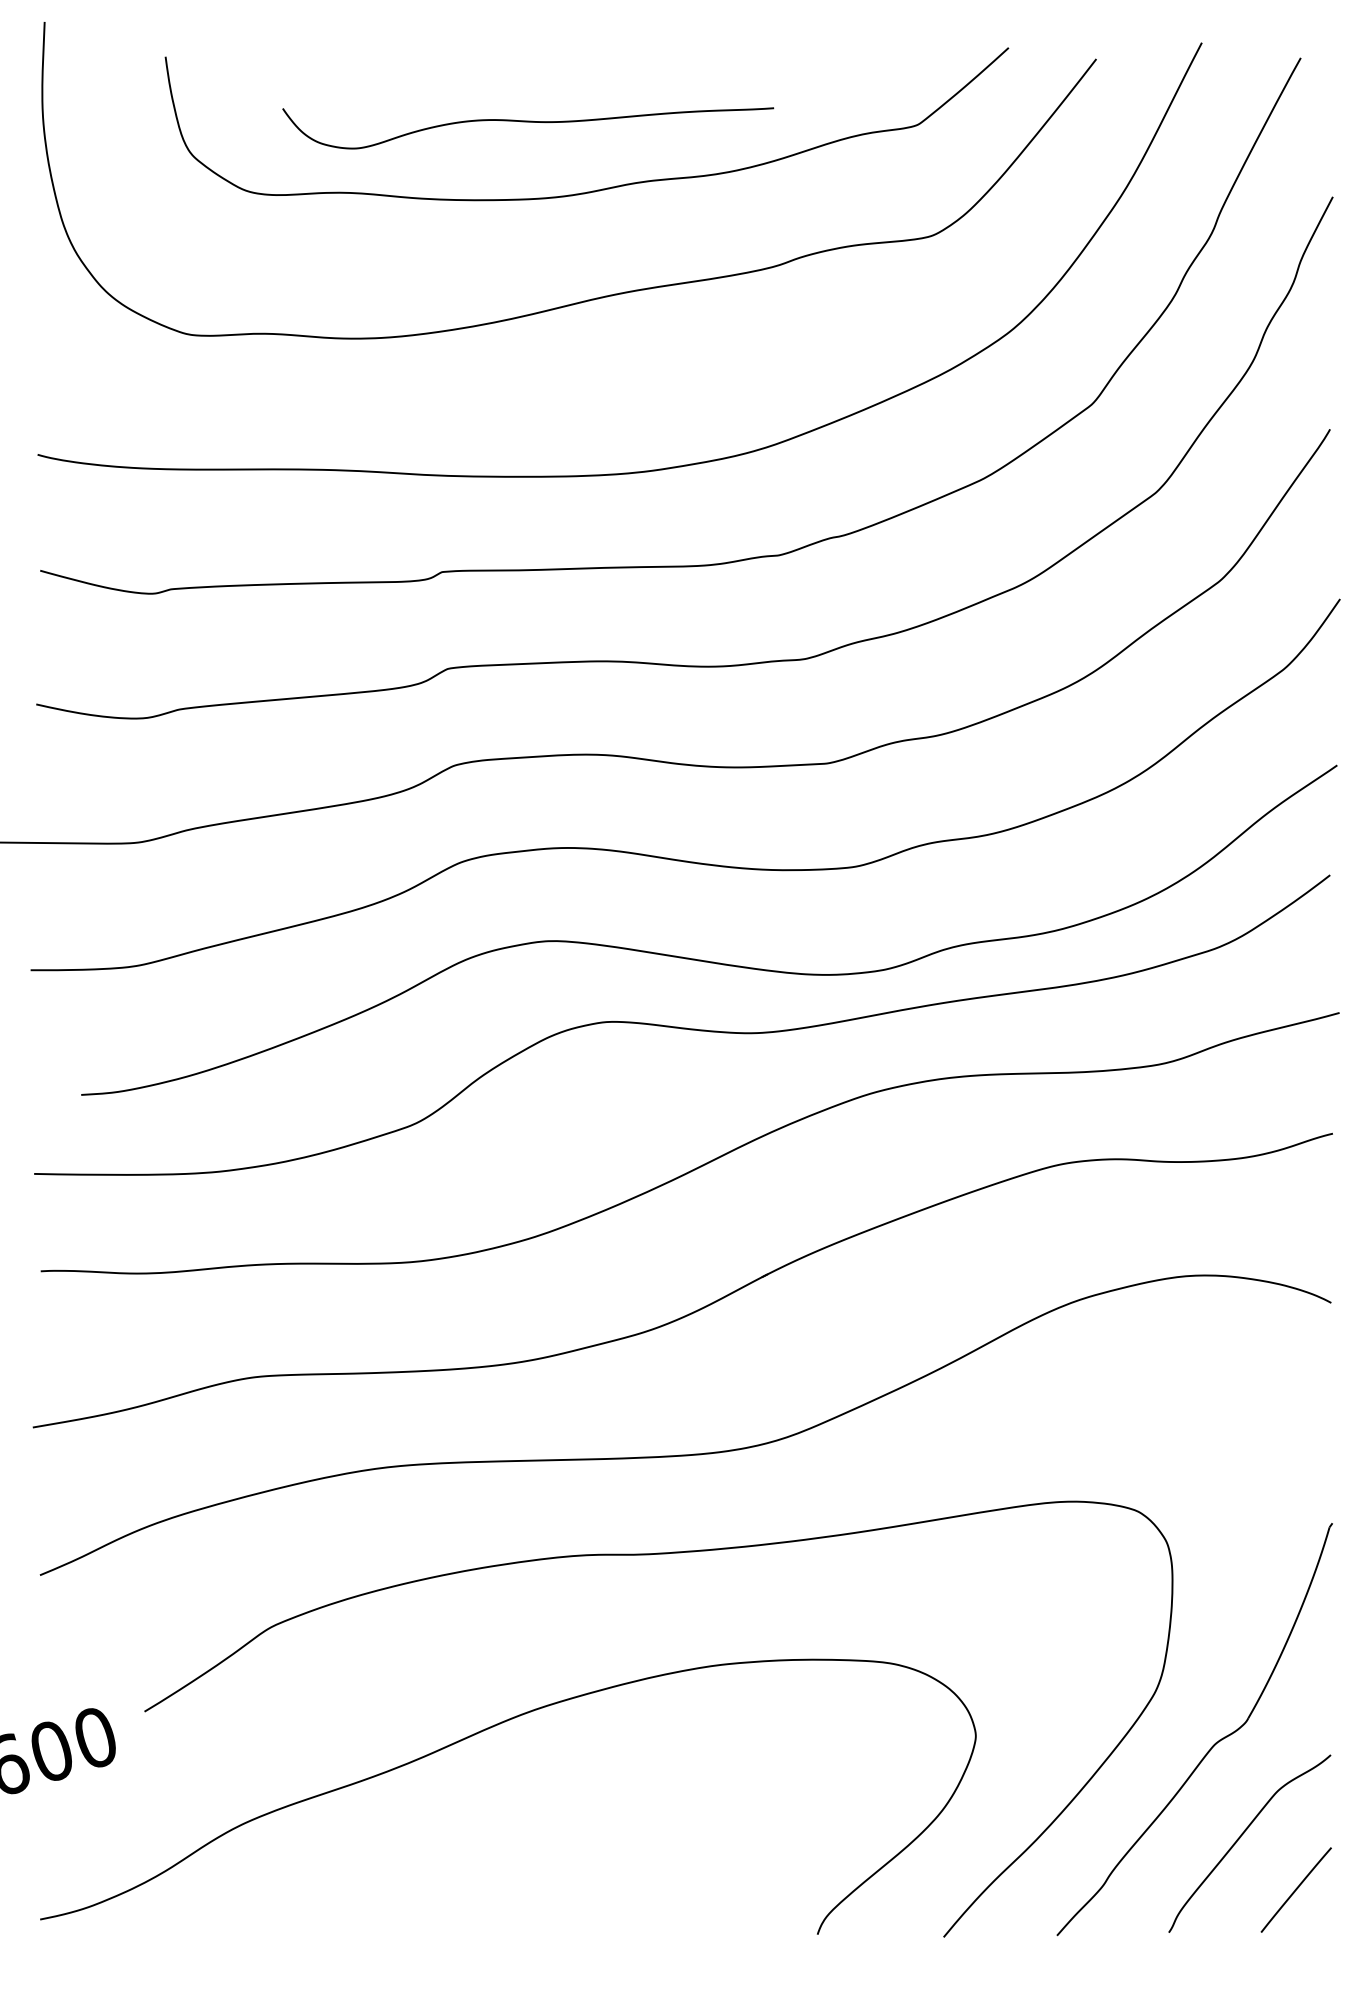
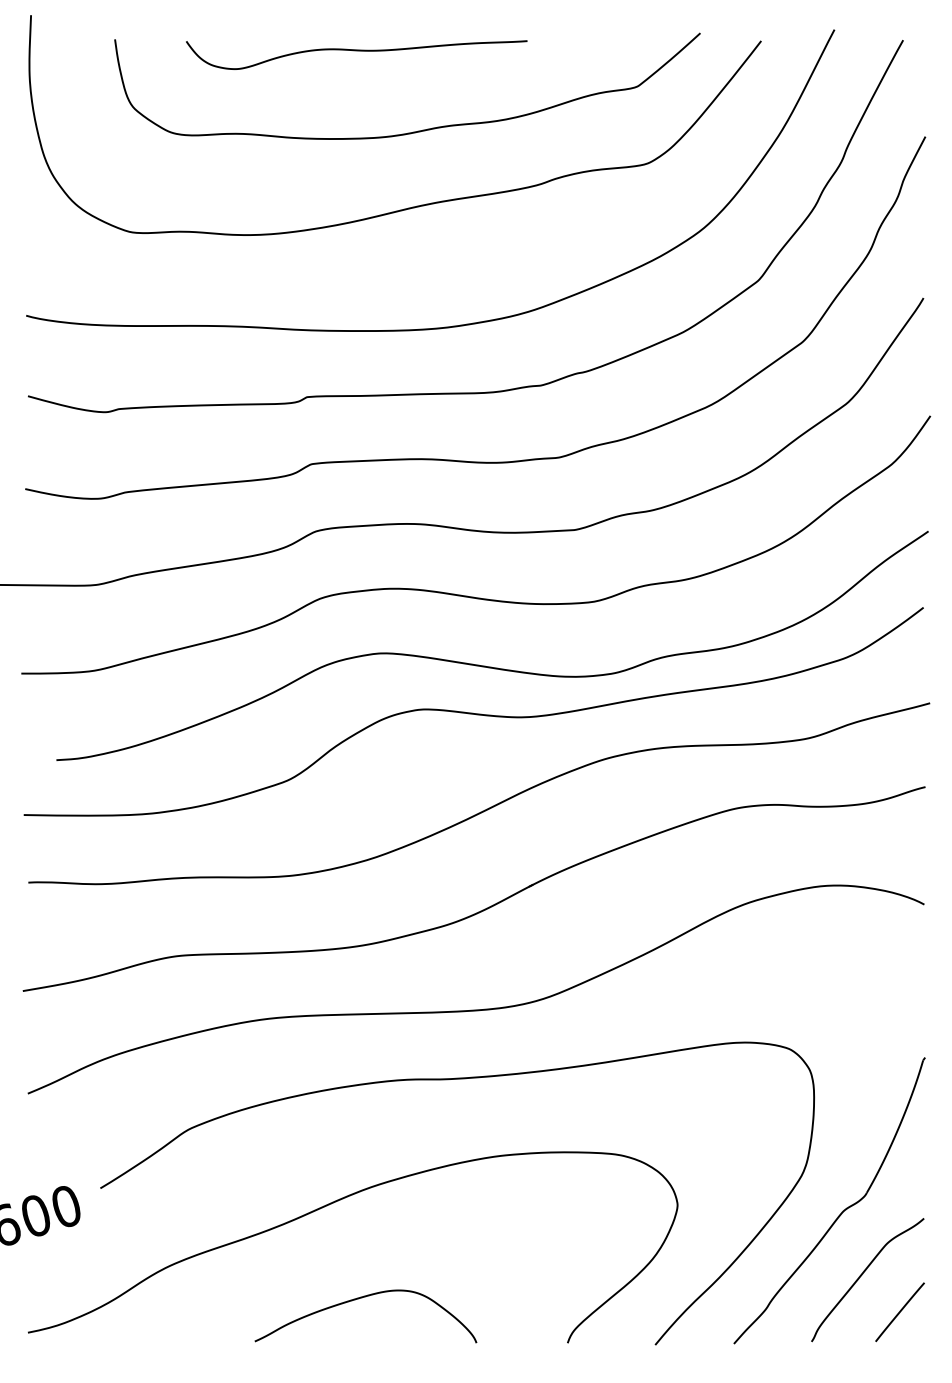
curve: (527, 123) -> (356, 51), moved
curve: (522, 1870) -> (362, 1298), added

